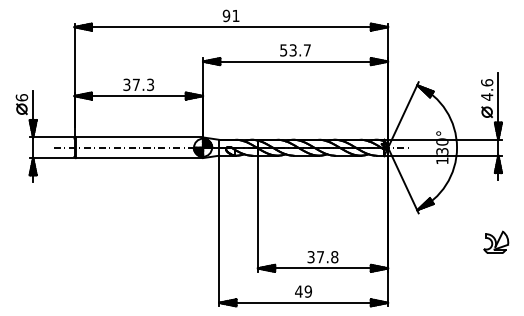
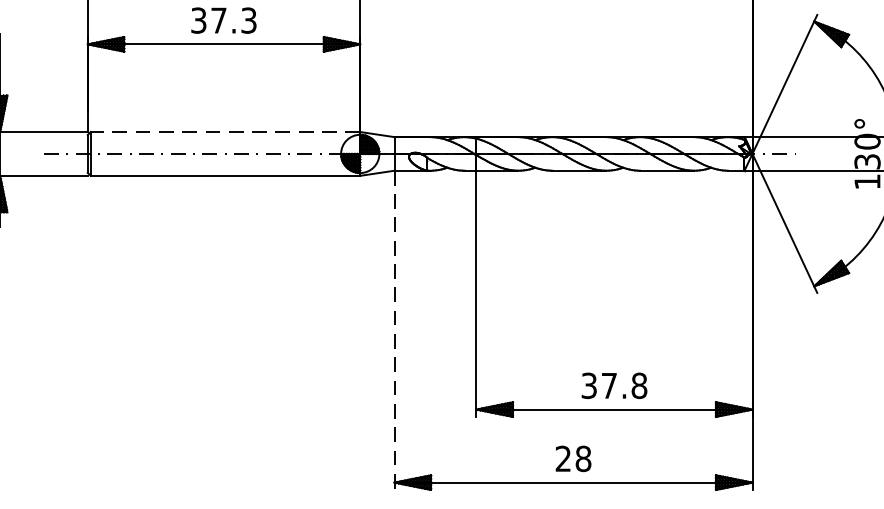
line: (139, 137) -> (225, 132), solid -> dashed
line: (219, 231) -> (395, 331), solid -> dashed
text: (303, 291) -> (573, 458), 49 -> 28

